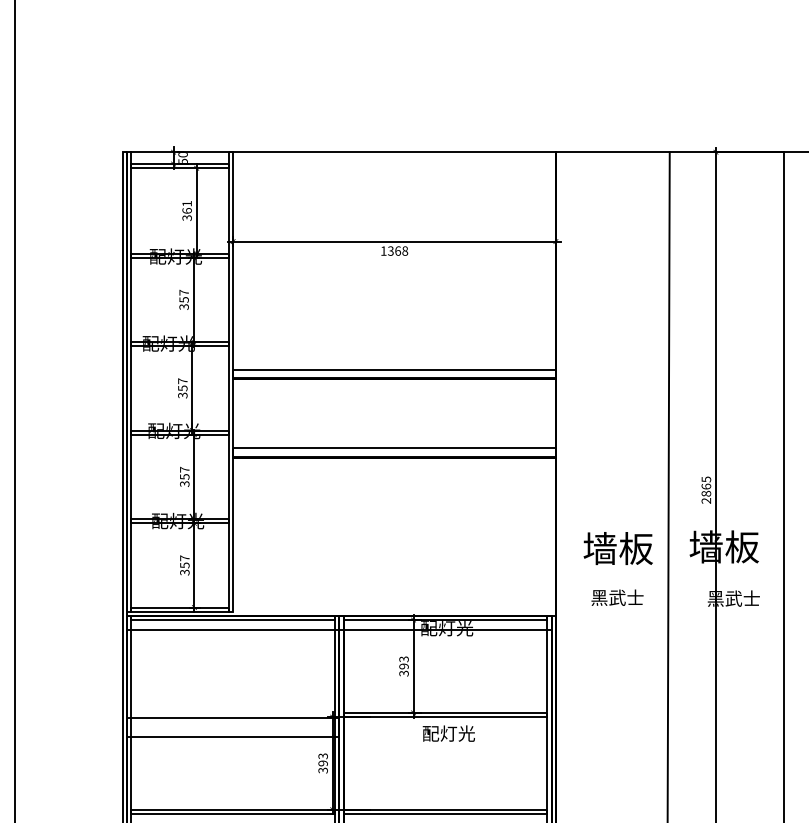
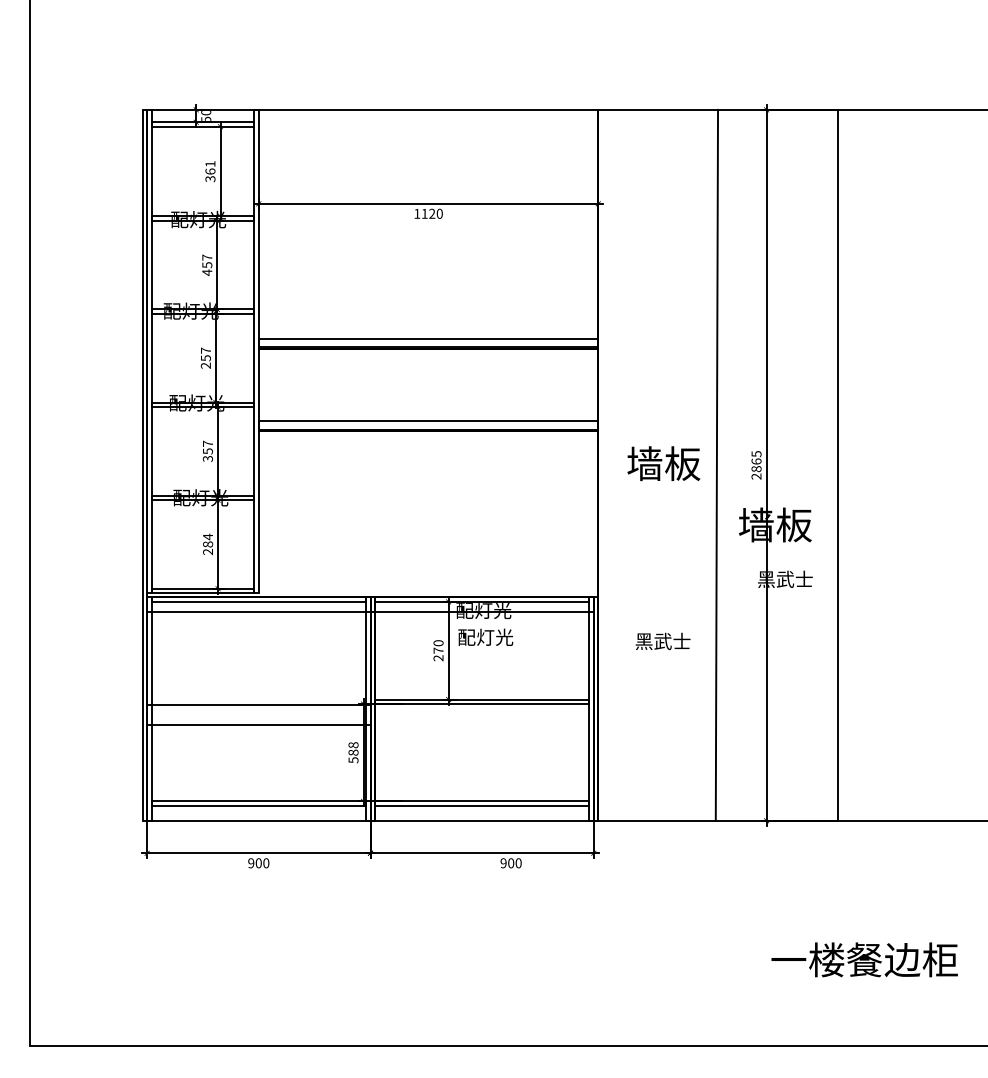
text: (397, 250) -> (431, 213), 1368 -> 1120
text: (184, 306) -> (207, 272), 357 -> 457
text: (182, 395) -> (205, 365), 357 -> 257
text: (617, 548) -> (663, 463), moved
text: (185, 565) -> (208, 544), 357 -> 284
text: (616, 597) -> (662, 641), moved
text: (403, 666) -> (438, 650), 393 -> 270
text: (448, 732) -> (485, 636), moved
text: (323, 763) -> (353, 752), 393 -> 588

